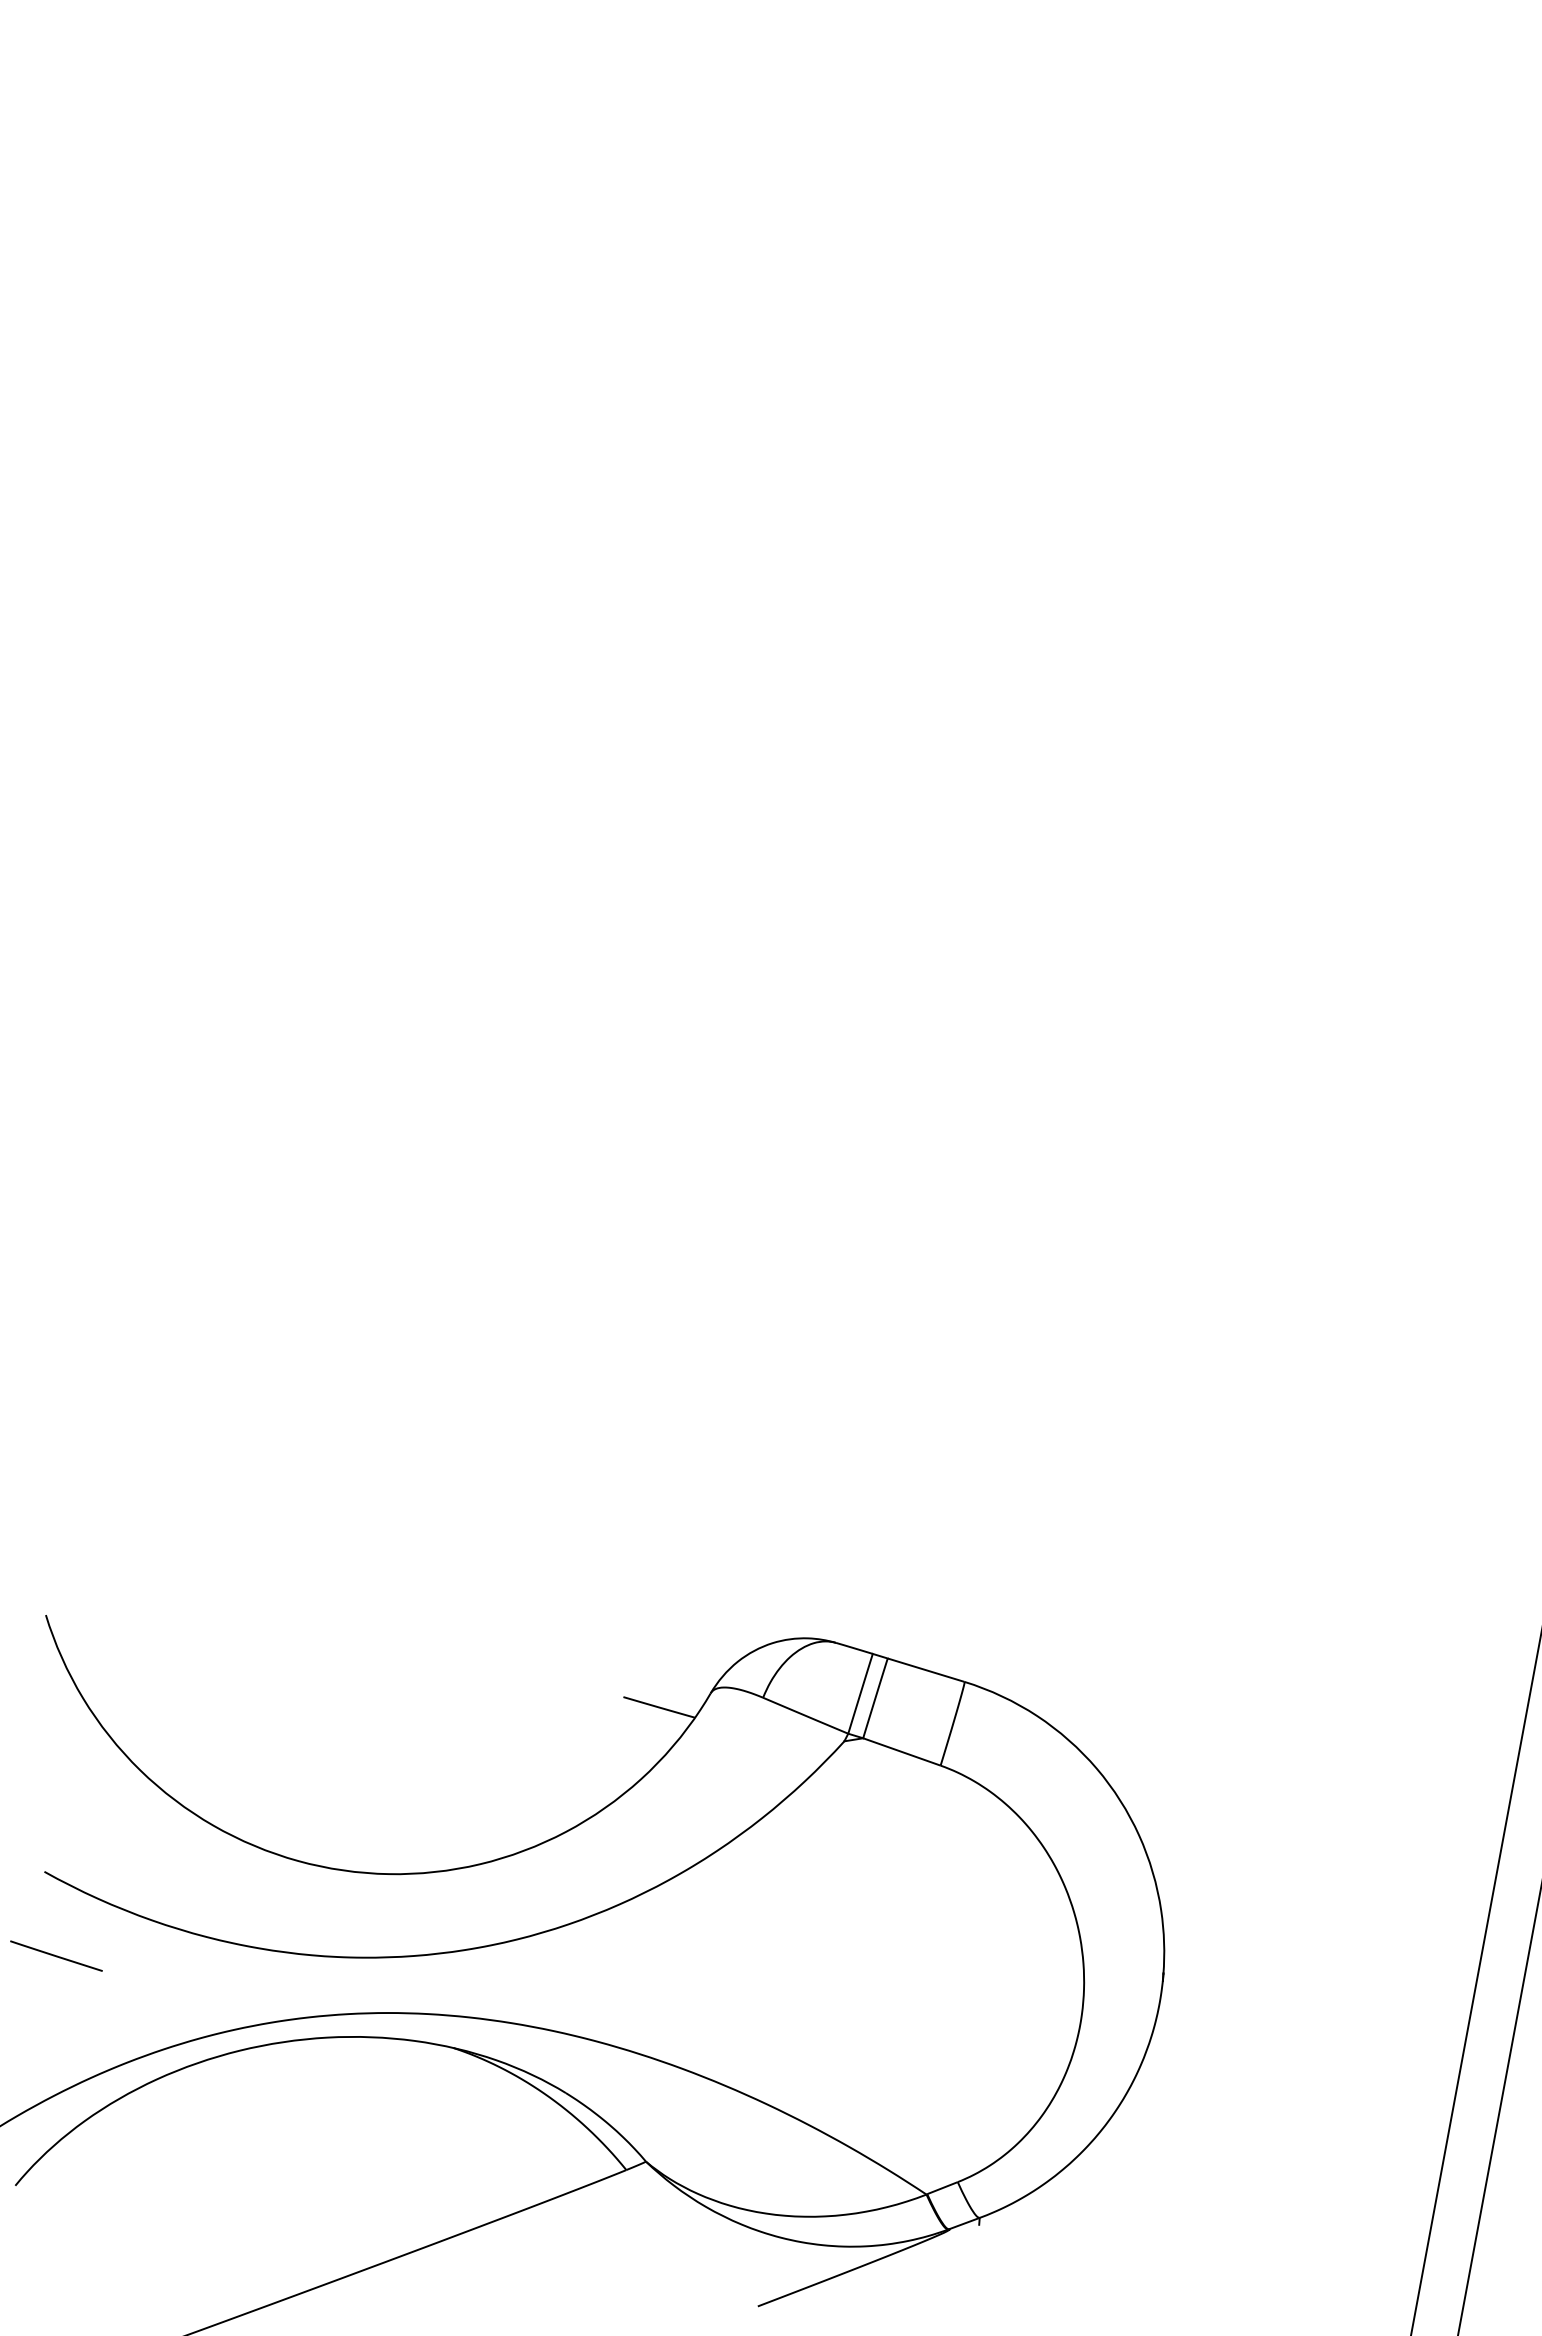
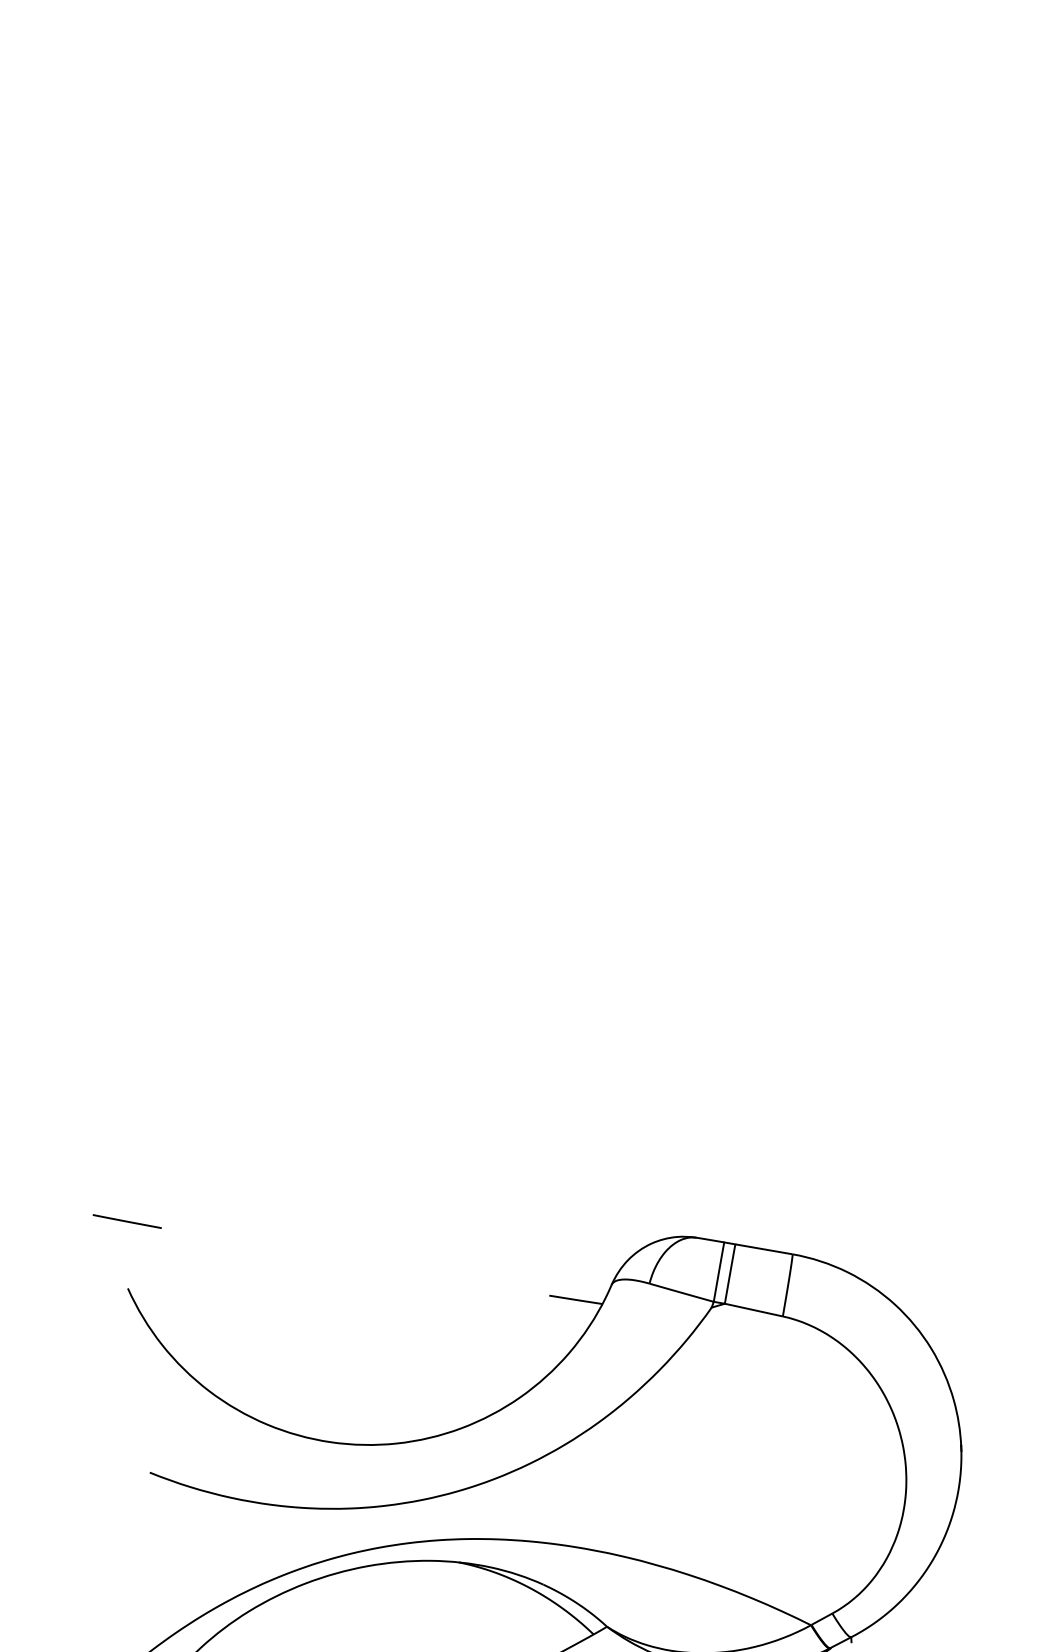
line: (56, 1955) -> (127, 1221), moved

